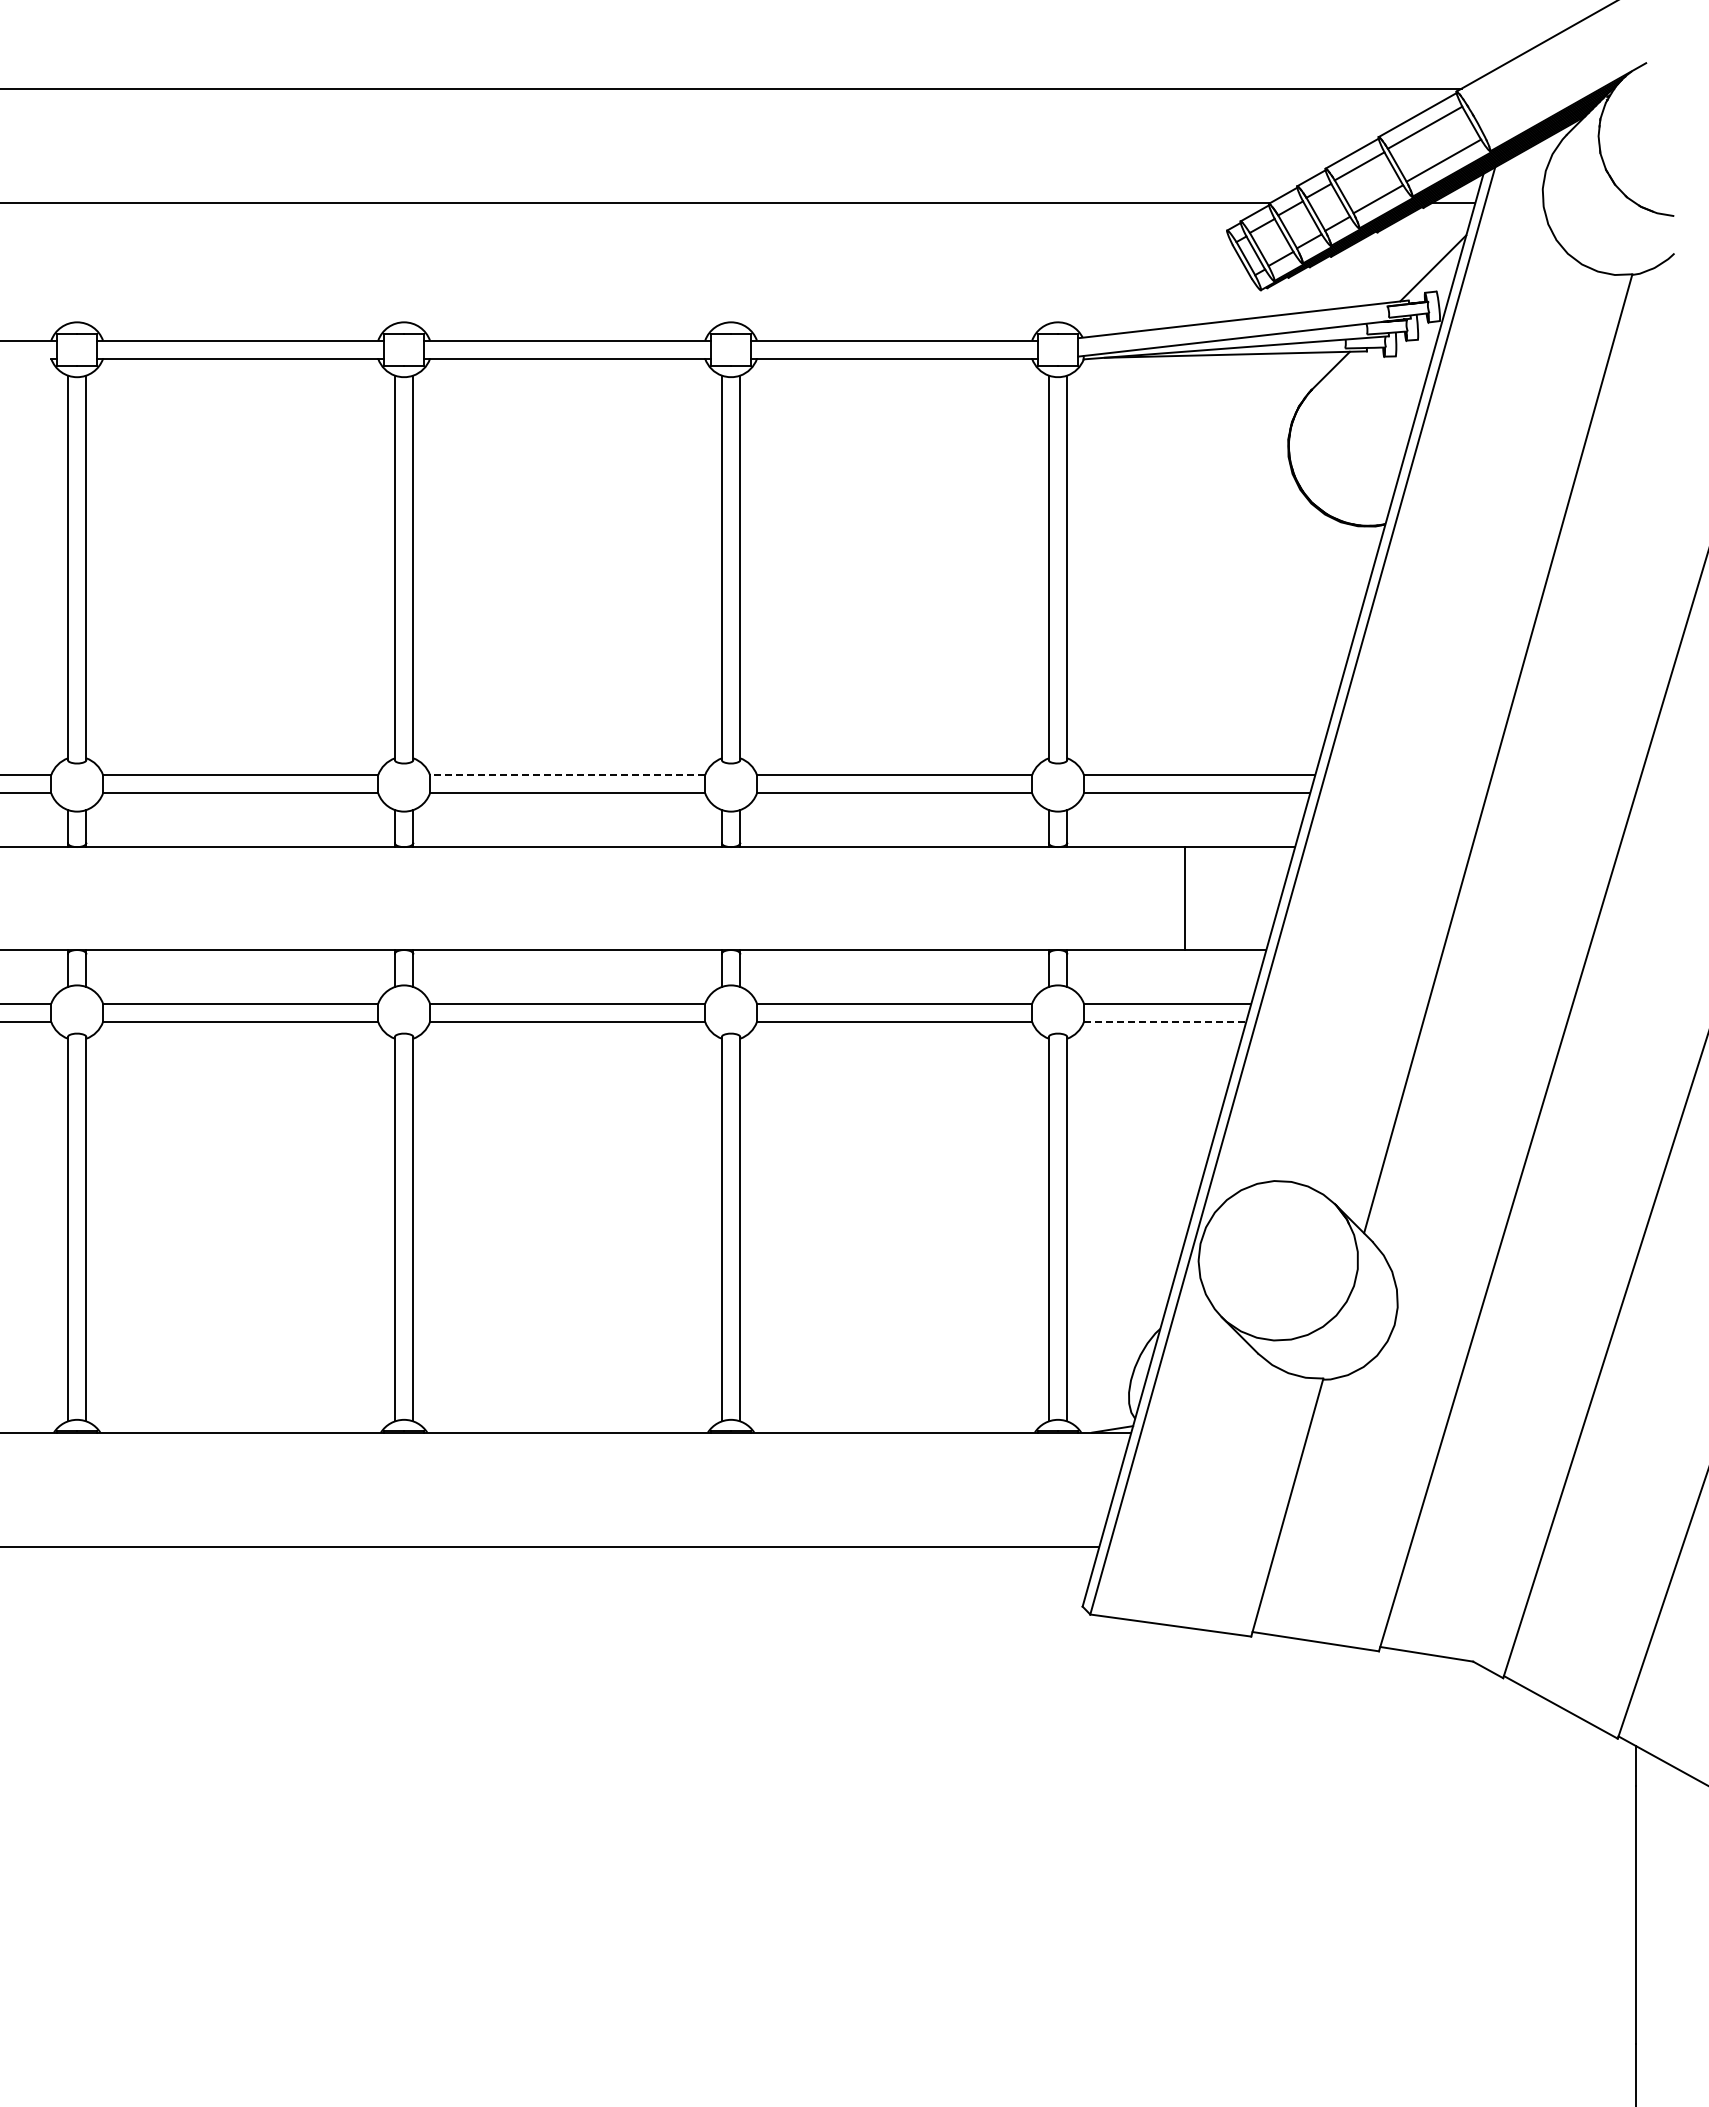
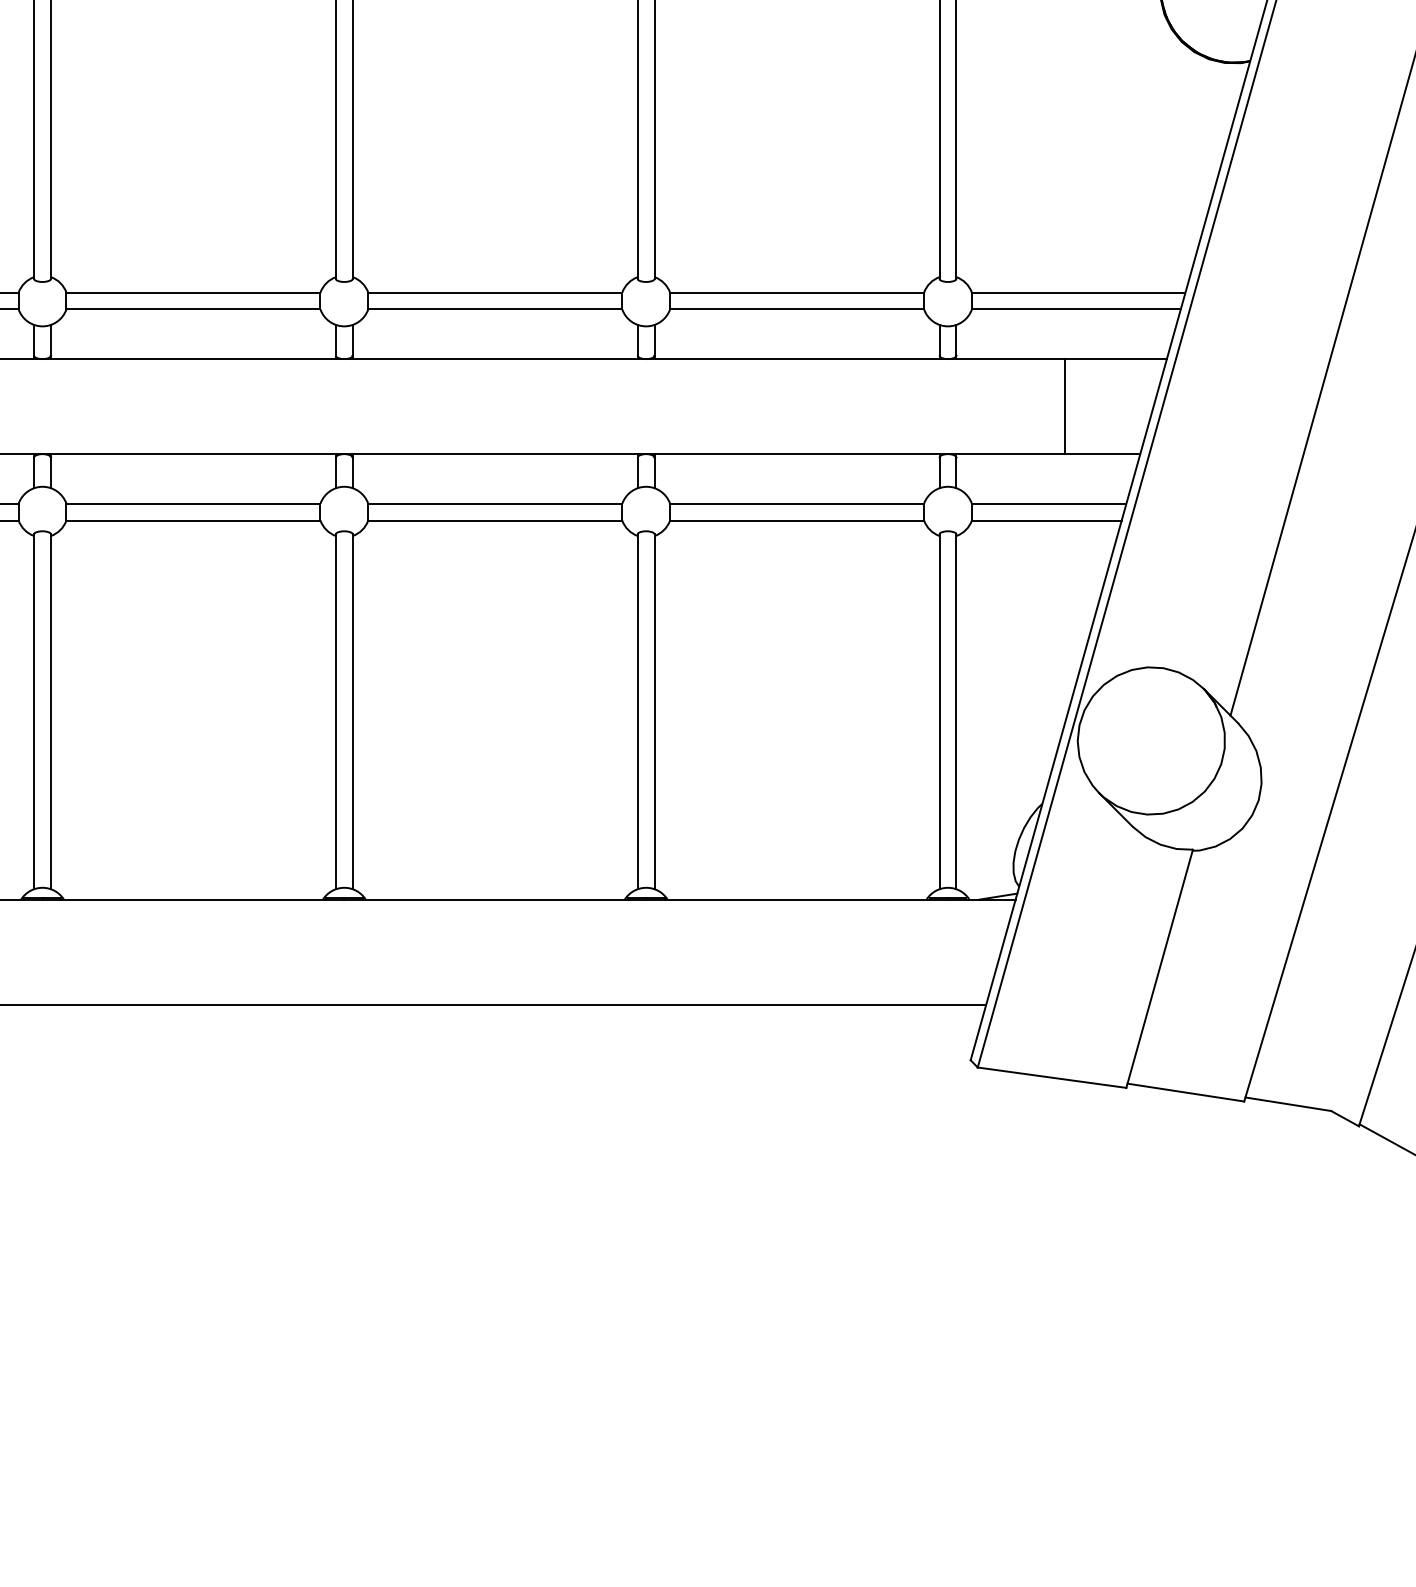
line: (567, 775) -> (495, 293), dashed -> solid
line: (1165, 1021) -> (1047, 520), dashed -> solid

